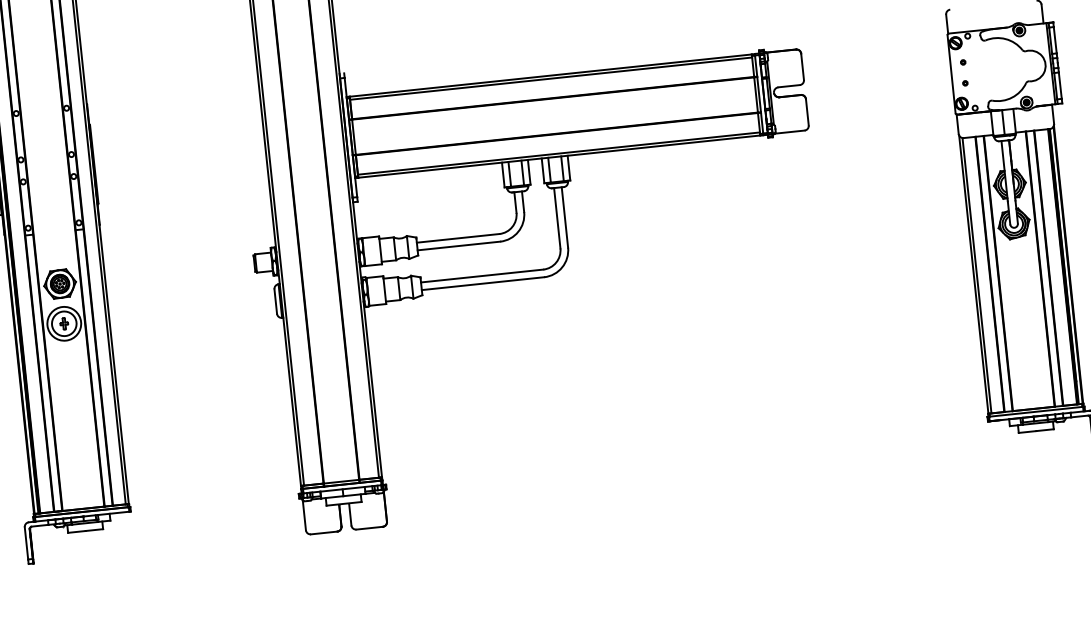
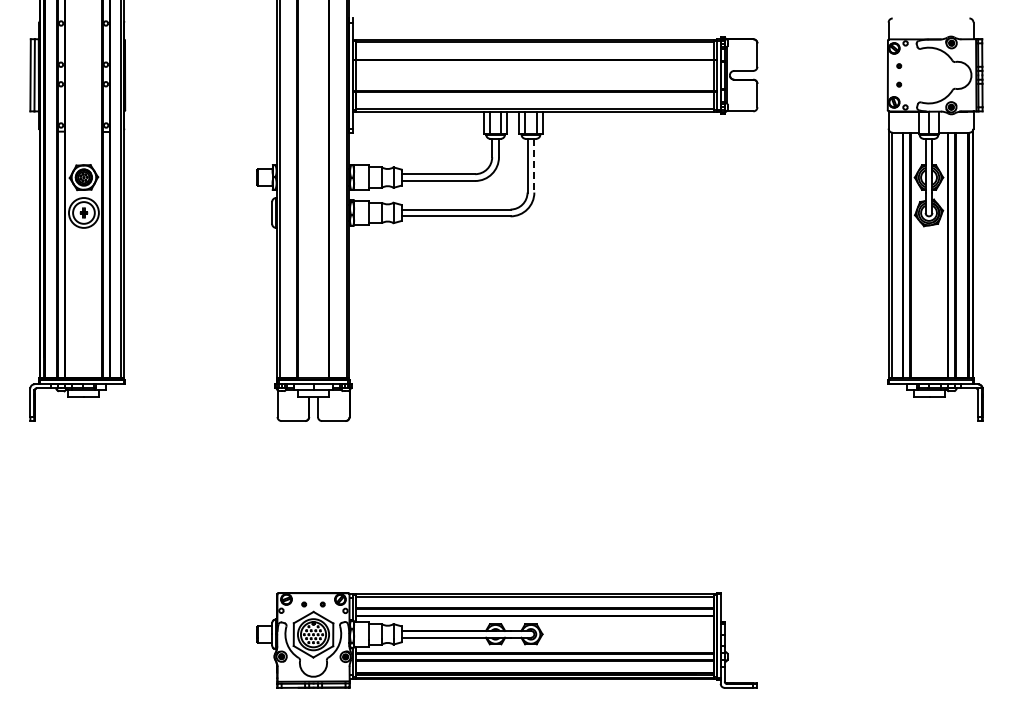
line: (565, 217) -> (534, 165), solid -> dashed

